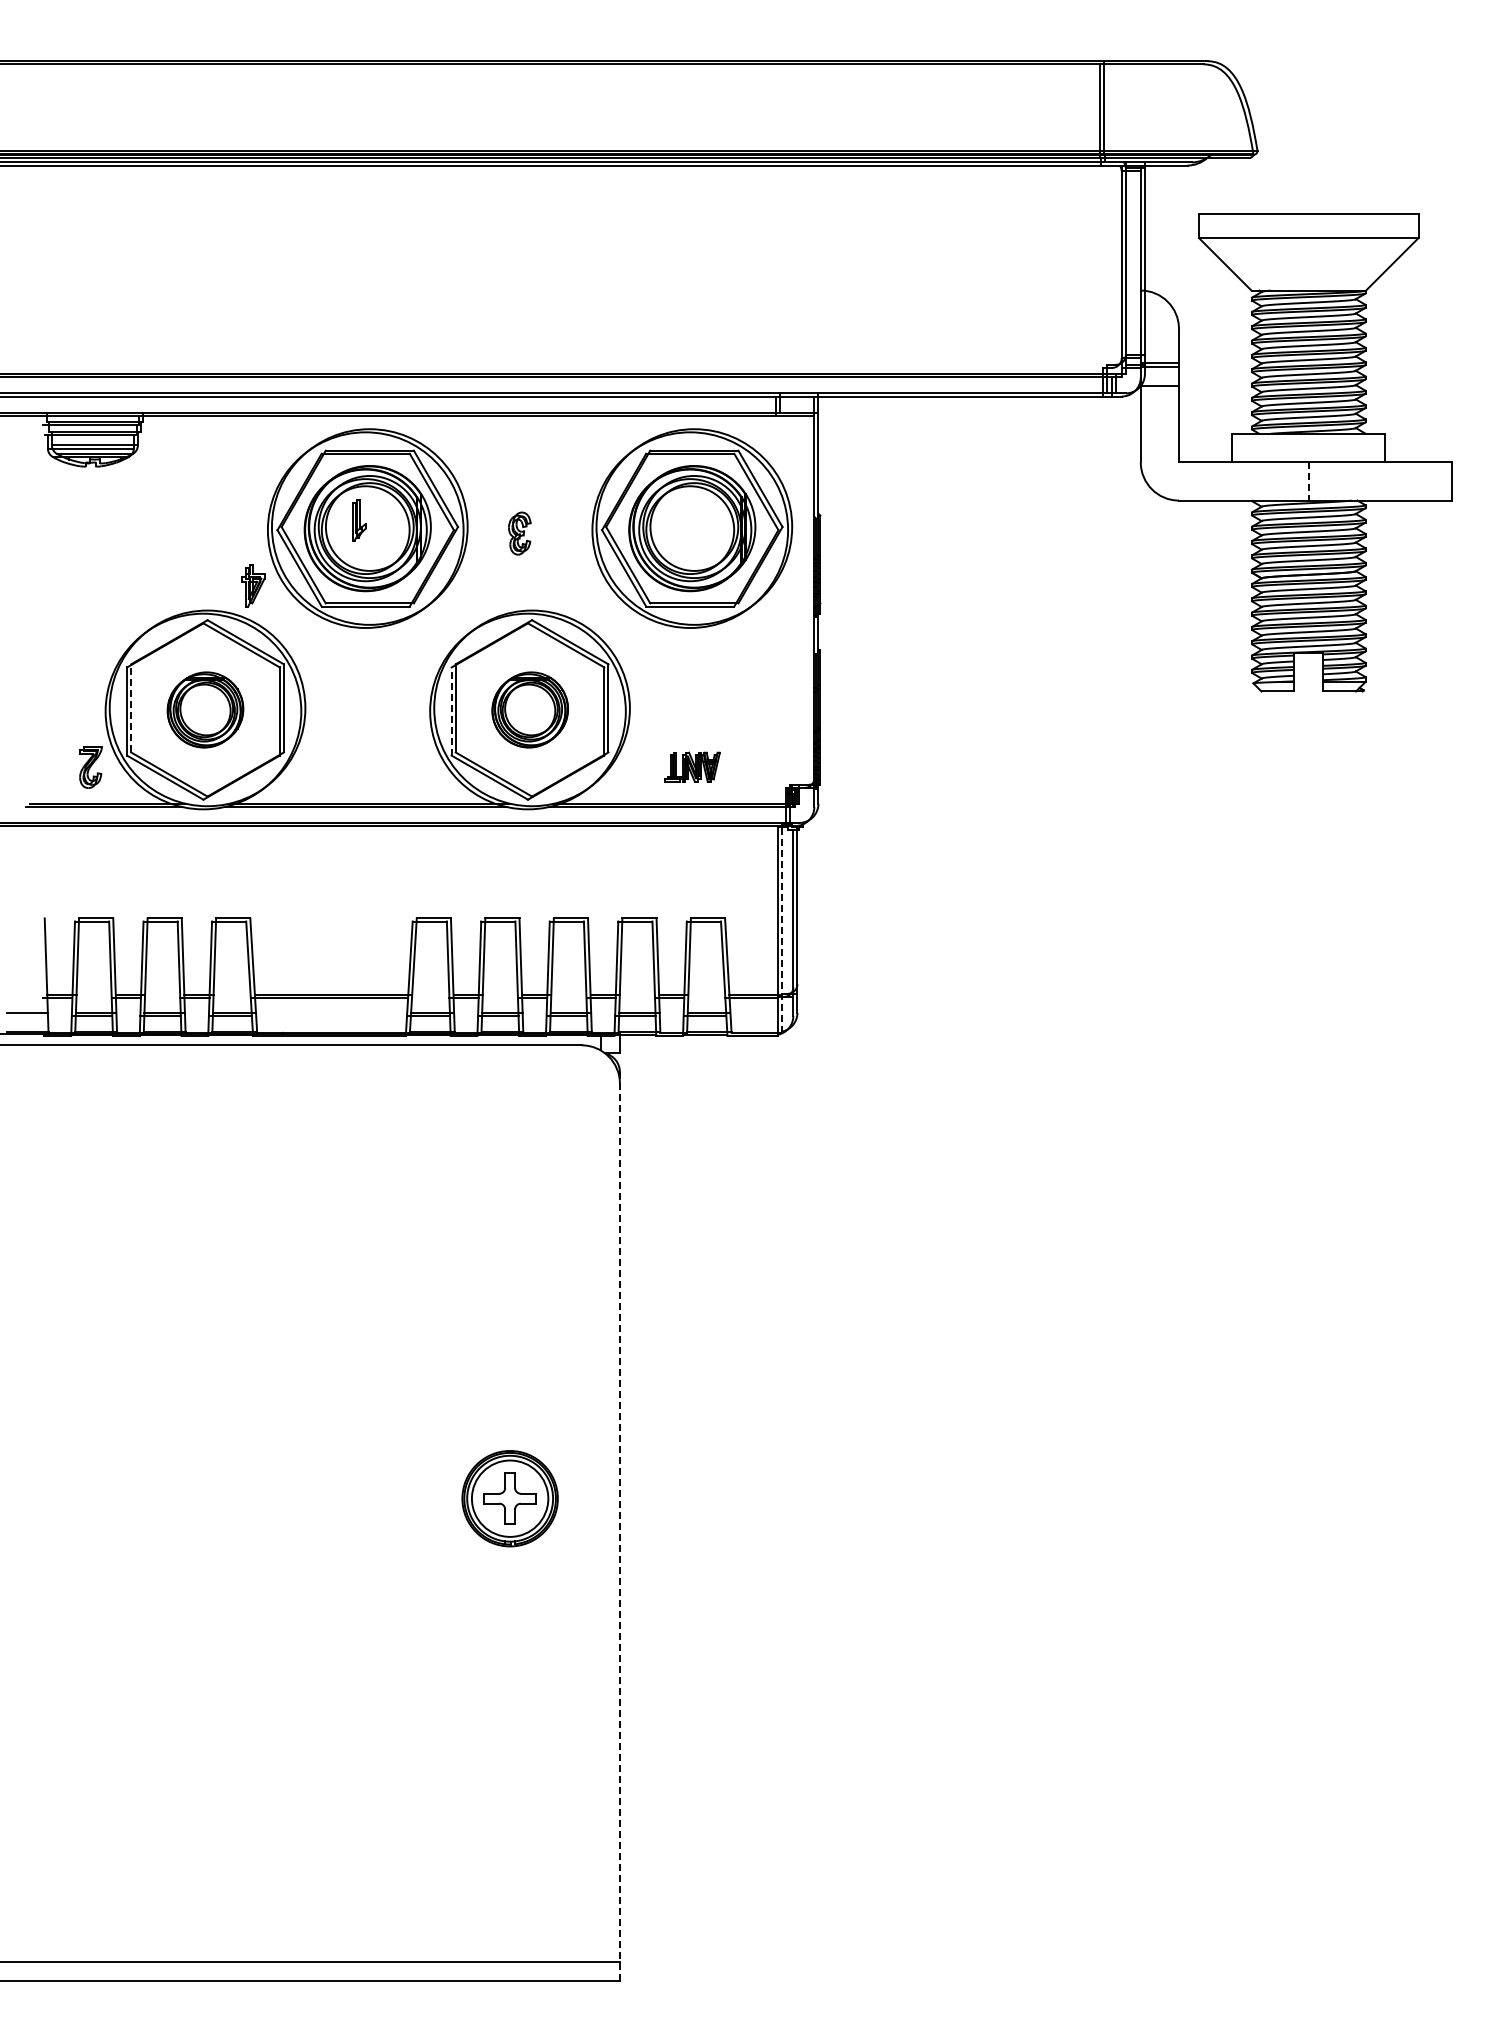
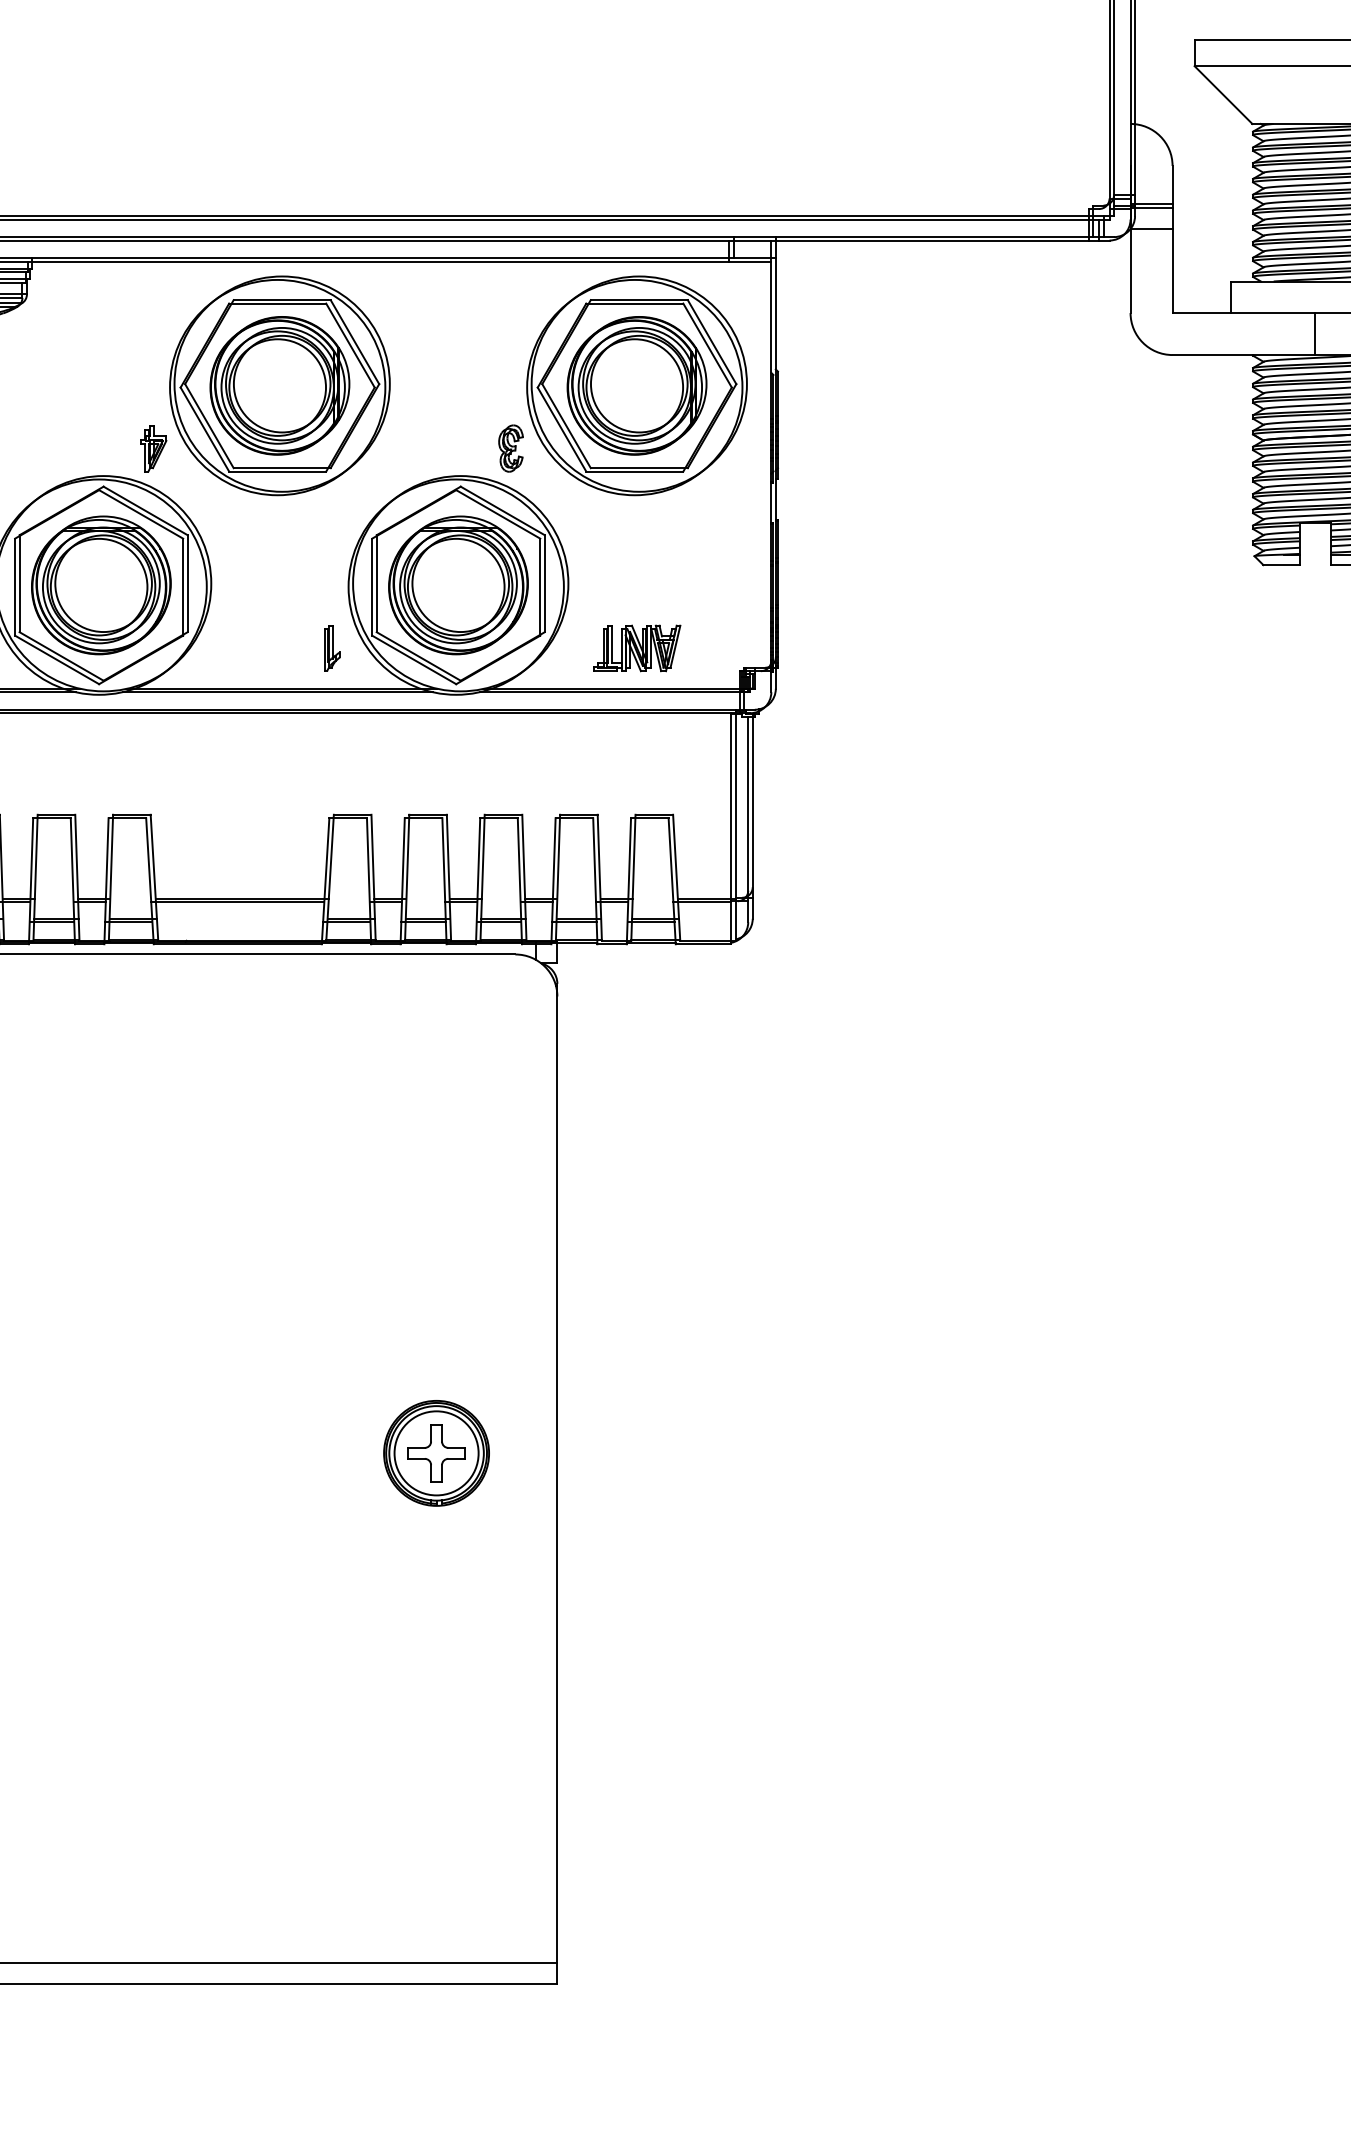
line: (1308, 481) -> (1315, 334), dashed -> solid
part: (359, 520) -> (332, 648), moved
part: (519, 533) -> (510, 448), moved
line: (131, 707) -> (19, 582), dashed -> solid
part: (205, 709) -> (101, 584), size x1.67
part: (530, 709) -> (458, 584), size x1.67
line: (451, 711) -> (372, 587), dashed -> solid
part: (692, 766) -> (637, 647), size x1.43
line: (782, 927) -> (736, 824), dashed -> solid
line: (619, 1526) -> (556, 1483), dashed -> solid

